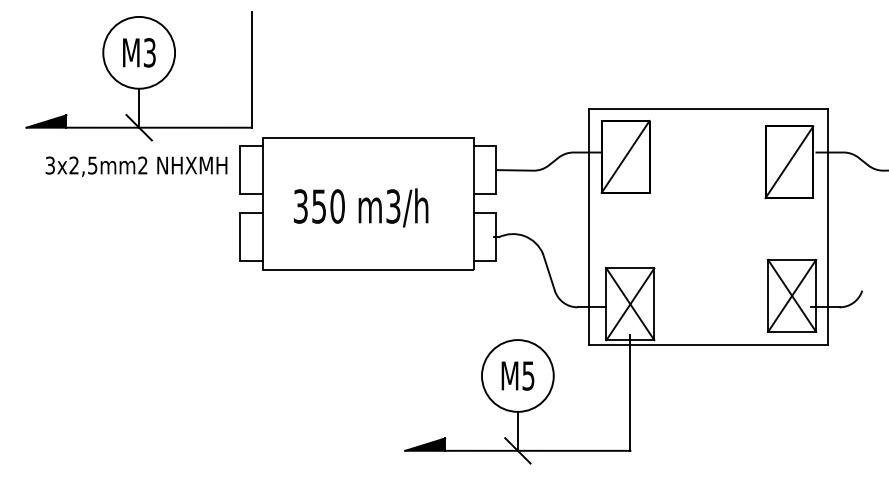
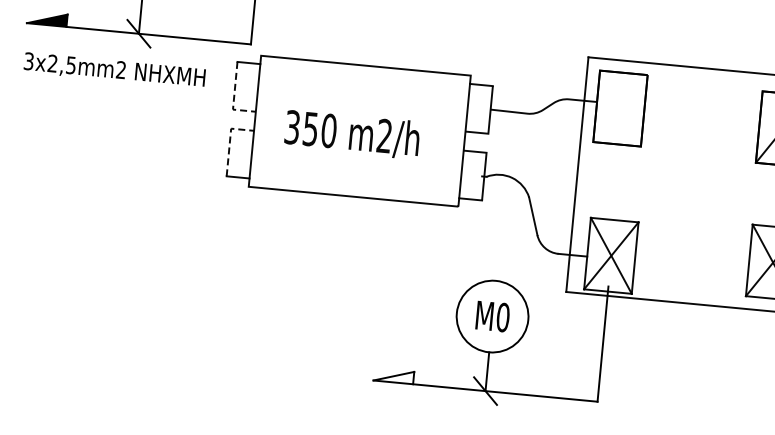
line: (625, 156) -> (620, 108), removed
text: (136, 166) -> (114, 70), moved
line: (239, 182) -> (233, 97), solid -> dashed
text: (393, 206) -> (384, 136), m3/h -> m2/h
line: (239, 225) -> (229, 140), solid -> dashed
text: (528, 375) -> (503, 317), M5 -> M0
fill: (425, 444) -> (394, 376), removed

